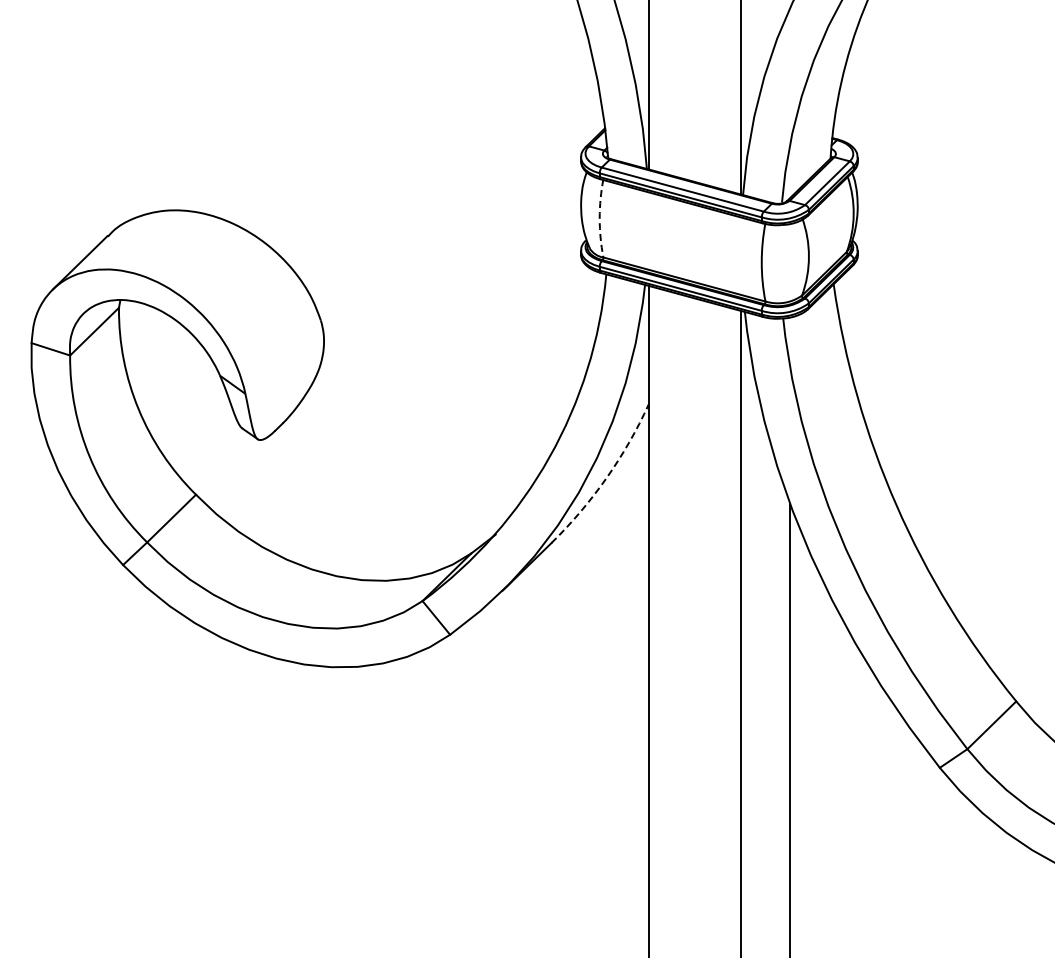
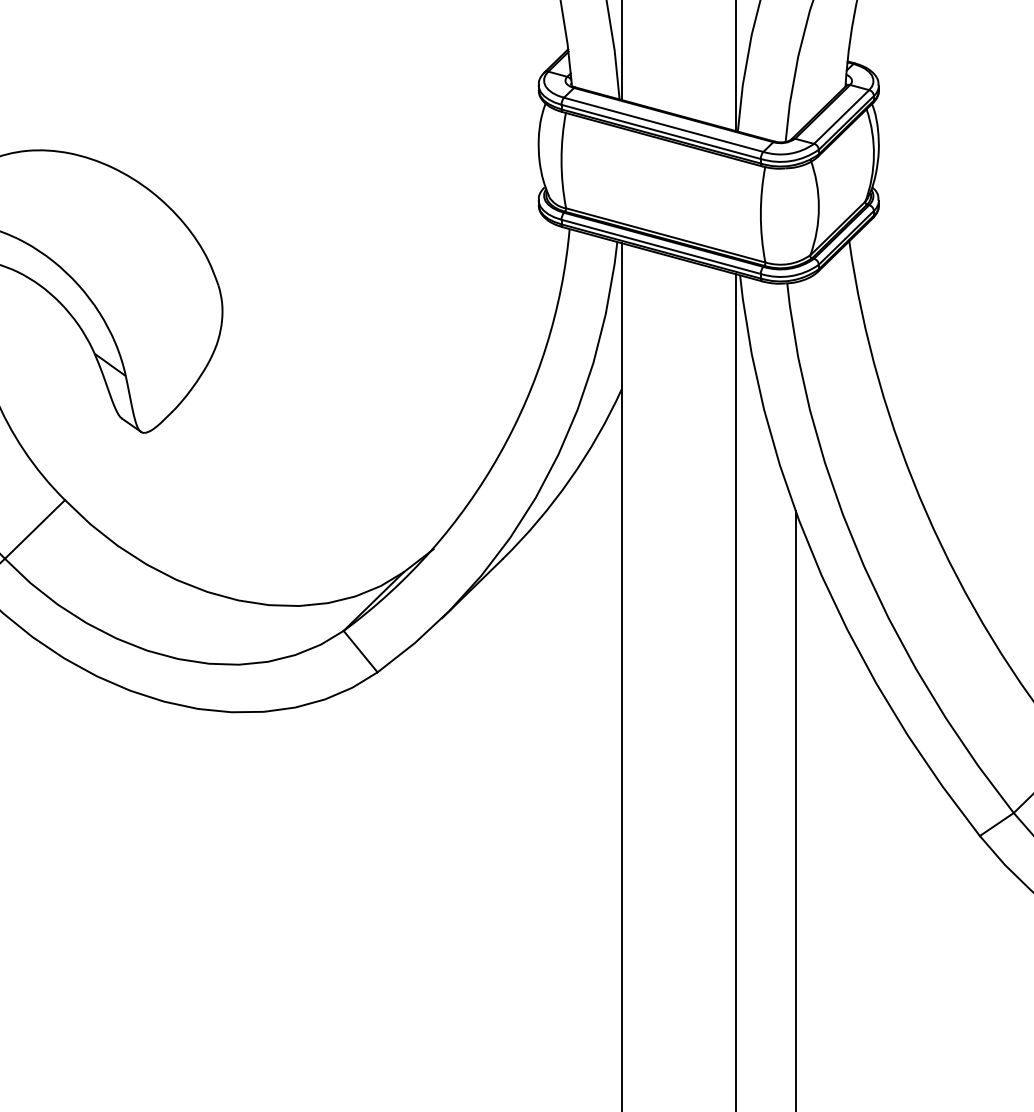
arc: (599, 218) -> (561, 160), dashed -> solid
arc: (606, 478) -> (569, 480), dashed -> solid

